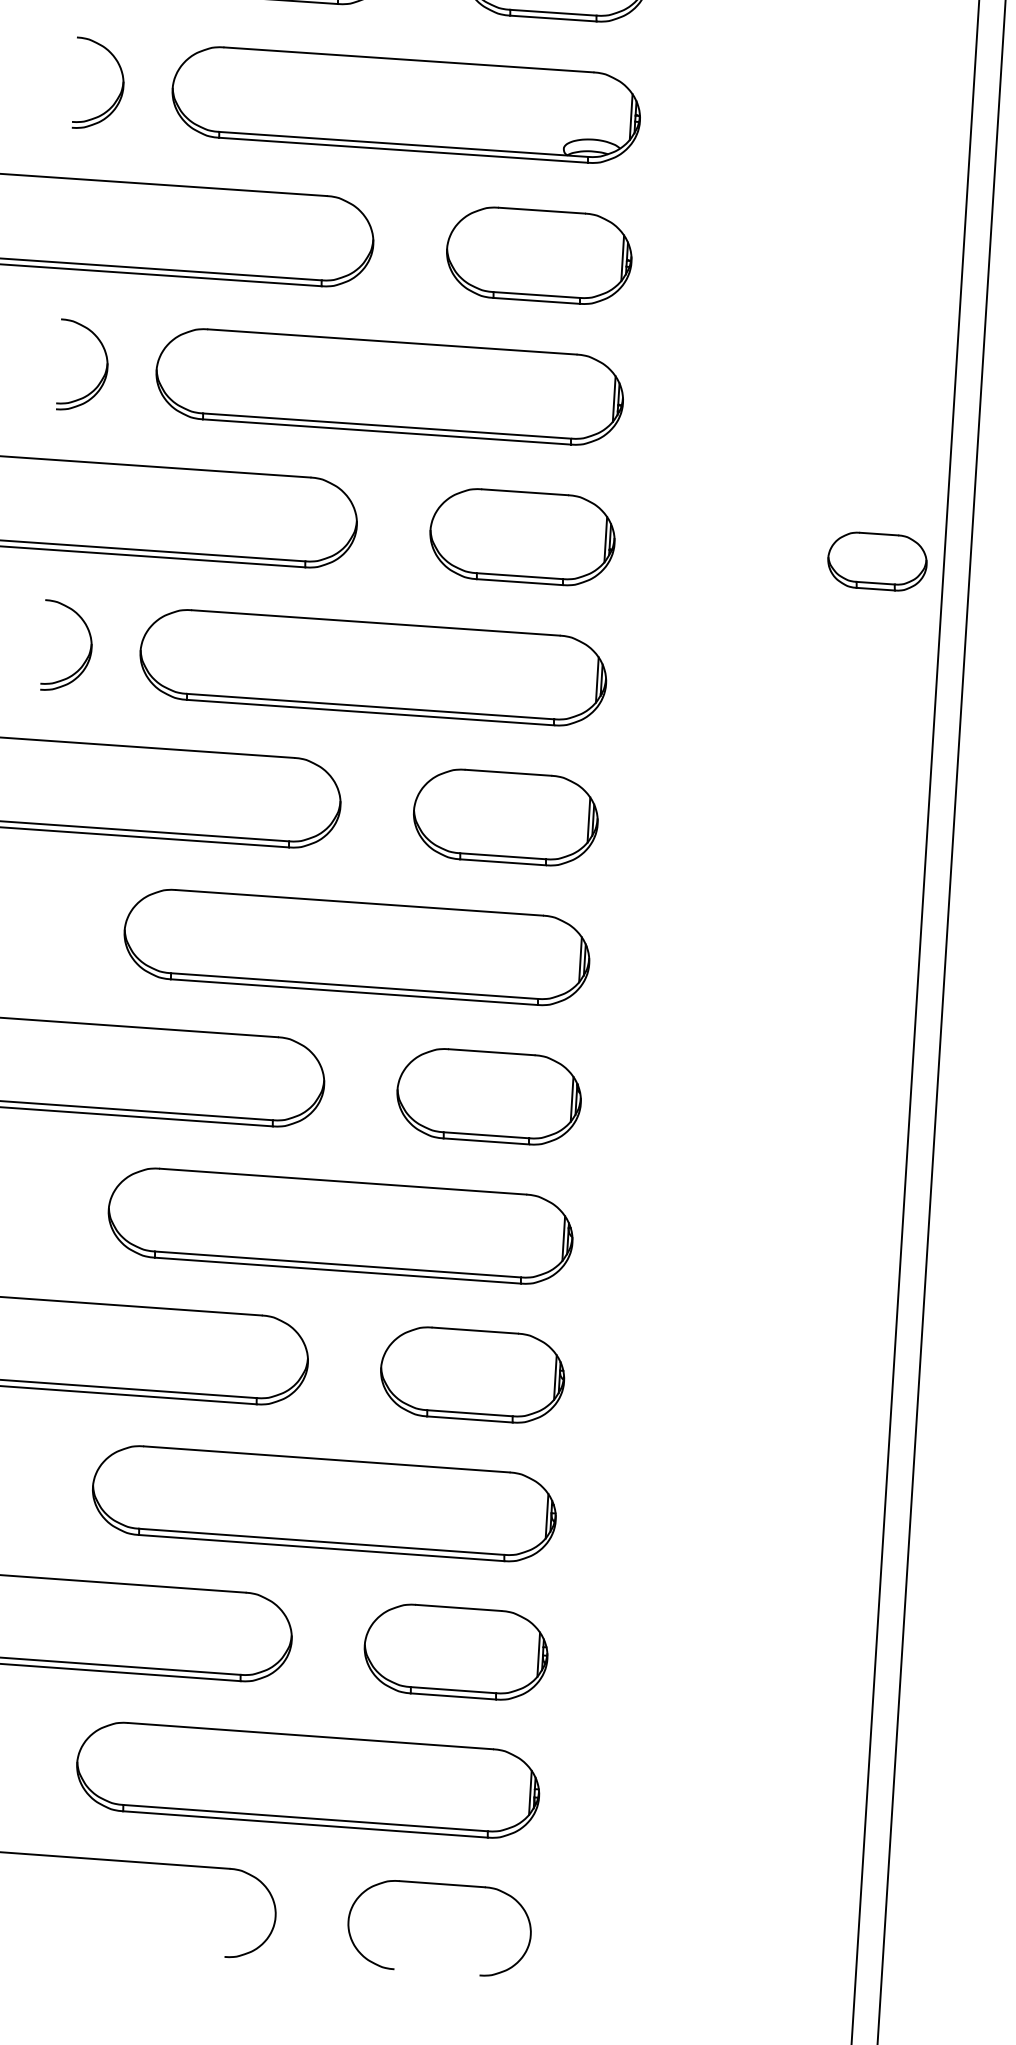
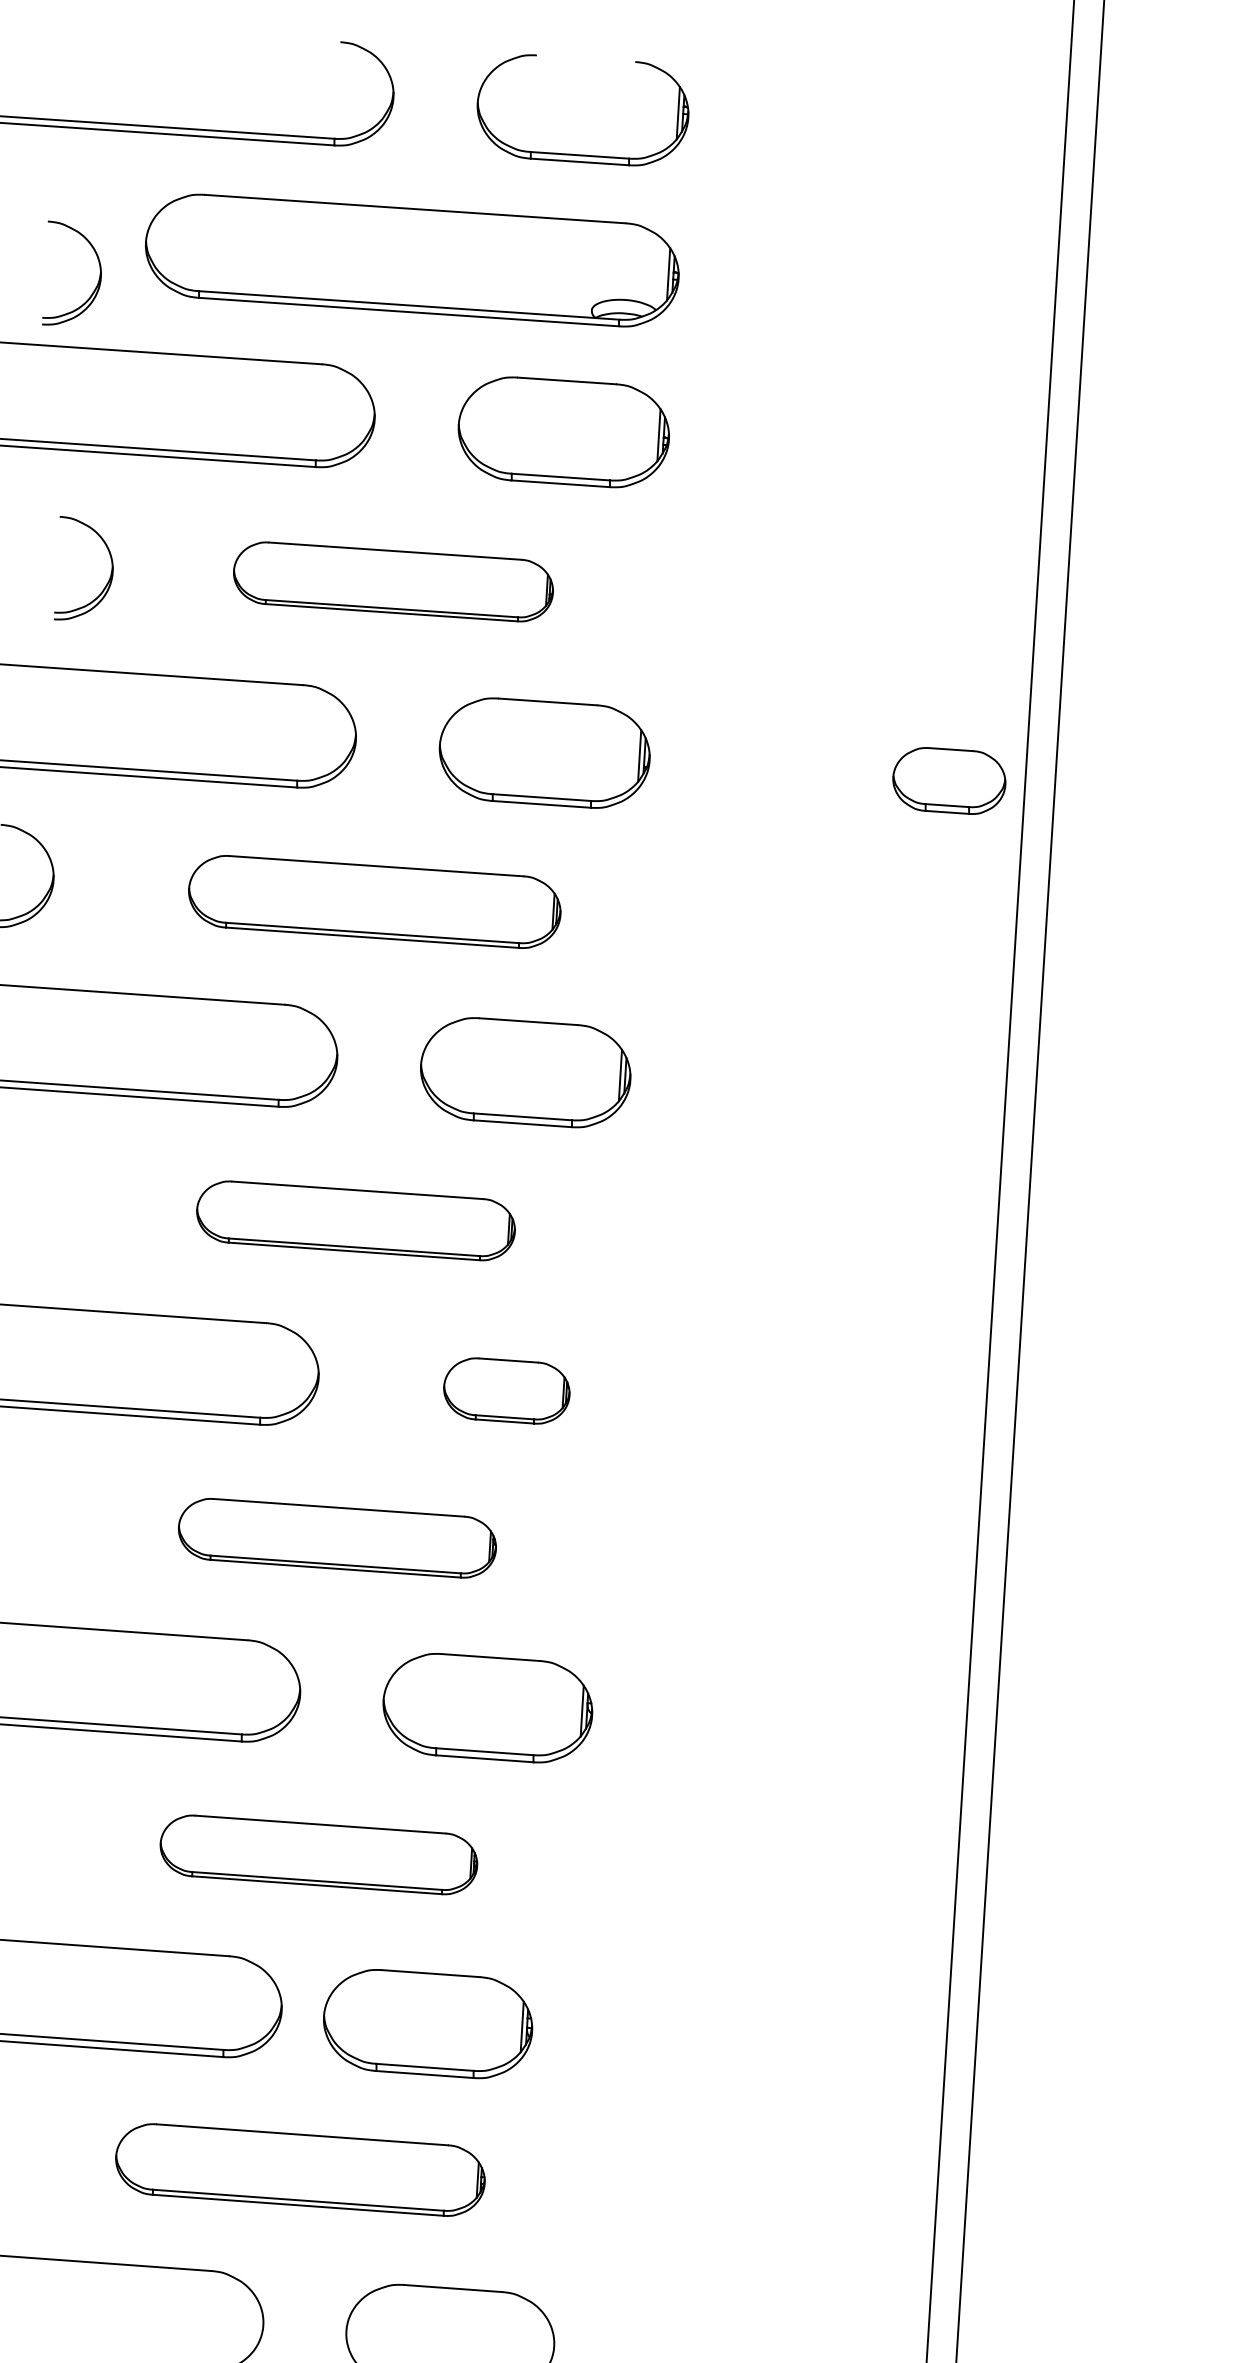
part: (121, 88) -> (98, 279), moved
part: (105, 369) -> (110, 573), moved
part: (389, 386) -> (393, 581), size x0.6
part: (373, 667) -> (374, 901), size x0.7
part: (356, 947) -> (355, 1220), size x0.6
part: (488, 1096) -> (506, 1390), size x0.6
part: (340, 1225) -> (337, 1537), size x0.6
part: (324, 1503) -> (318, 1854), size x0.6
part: (456, 1652) -> (428, 2024), moved
part: (308, 1779) -> (300, 2169), size x0.7

